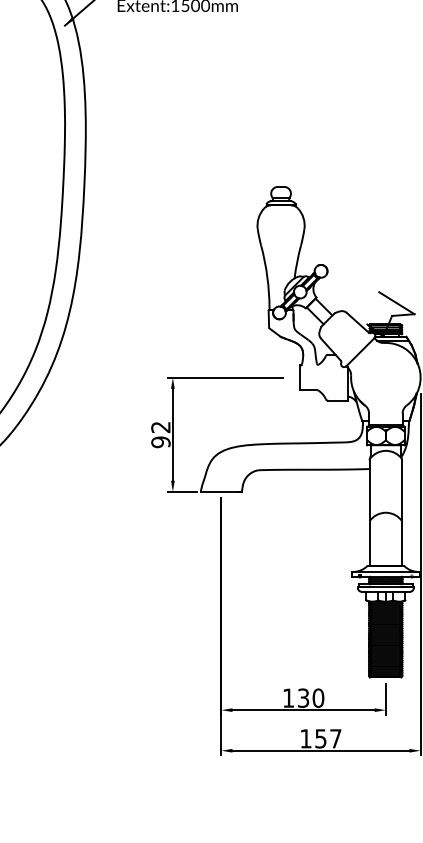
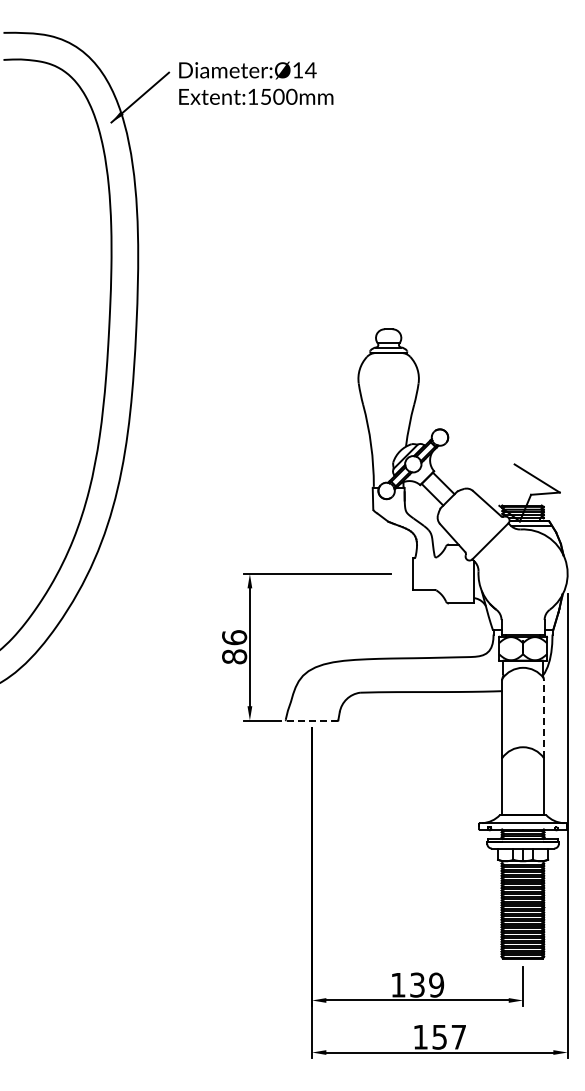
text: (160, 434) -> (234, 647), 92 -> 86
line: (221, 491) -> (312, 720), solid -> dashed
line: (401, 491) -> (543, 719), solid -> dashed
text: (318, 697) -> (436, 984), 130 -> 139

